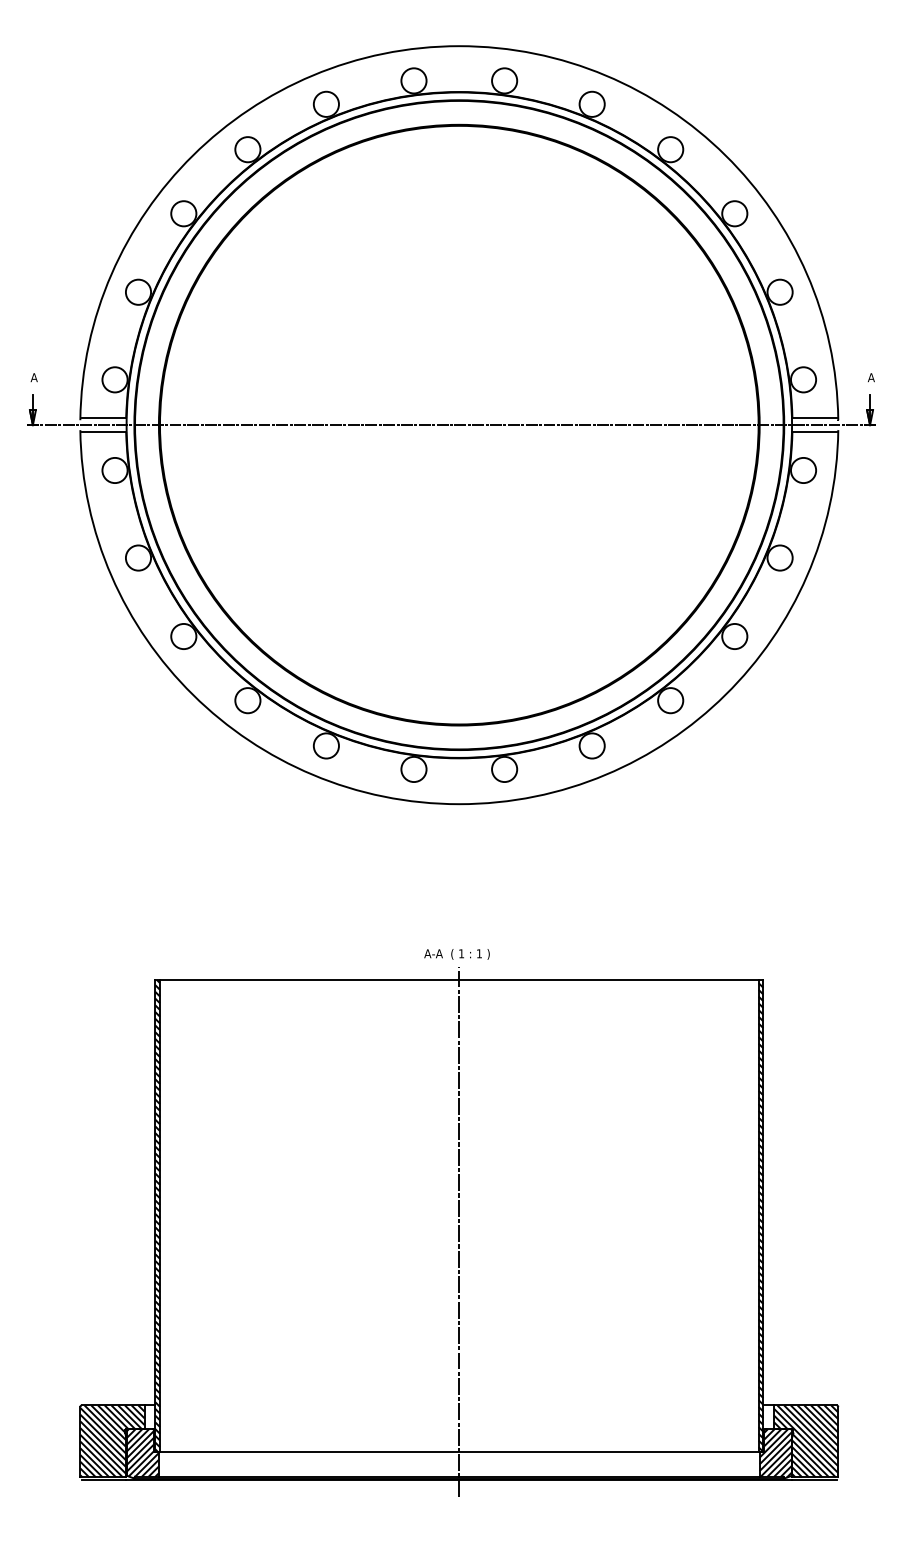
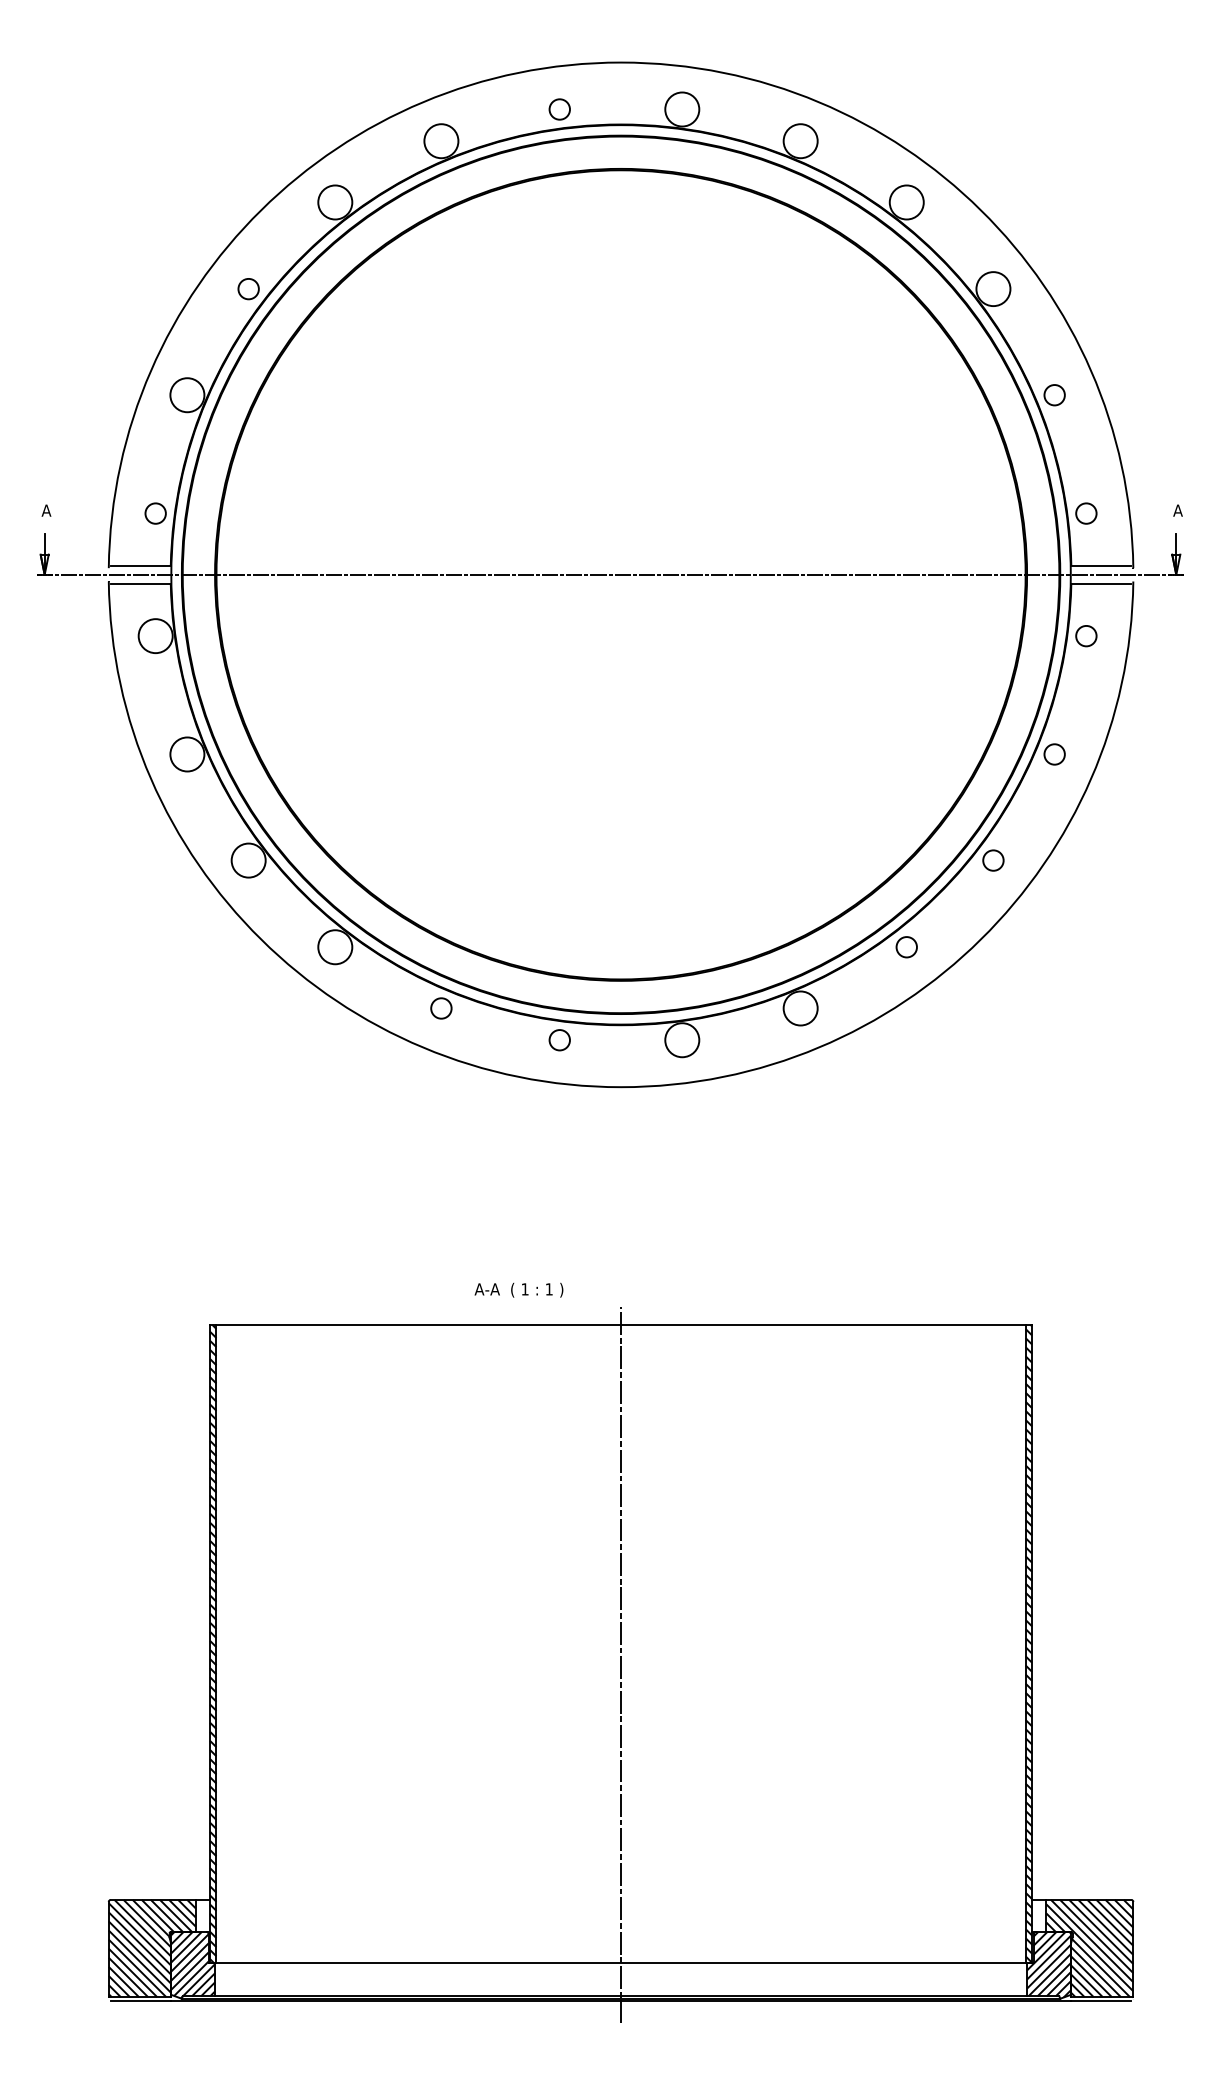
circle: (413, 80) -> (559, 109), size x0.6
circle: (183, 214) -> (248, 289), size x0.6
circle: (779, 292) -> (1054, 395), size x0.6
circle: (114, 379) -> (155, 513), size x0.6
circle: (803, 379) -> (1086, 513), size x0.6
circle: (803, 470) -> (1086, 636), size x0.6
circle: (779, 558) -> (1054, 754), size x0.6
circle: (734, 636) -> (993, 860), size x0.6
circle: (670, 700) -> (906, 947), size x0.6
circle: (326, 745) -> (441, 1008), size x0.6
circle: (413, 769) -> (559, 1040), size x0.6
text: (456, 953) -> (518, 1289), moved

